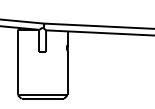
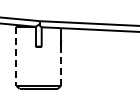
line: (18, 62) -> (16, 56), solid -> dashed
line: (68, 72) -> (61, 65), solid -> dashed

